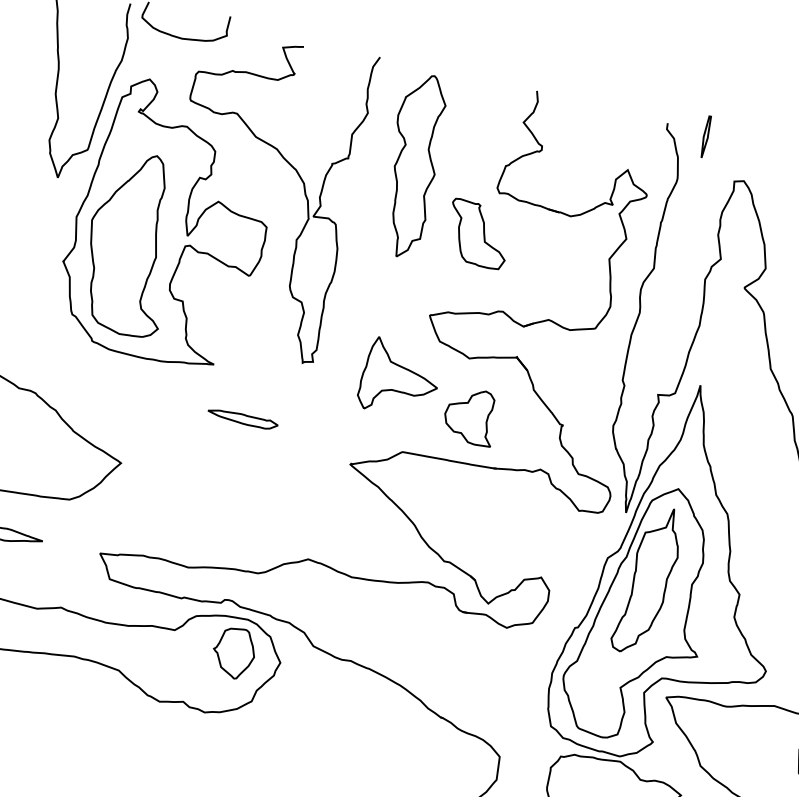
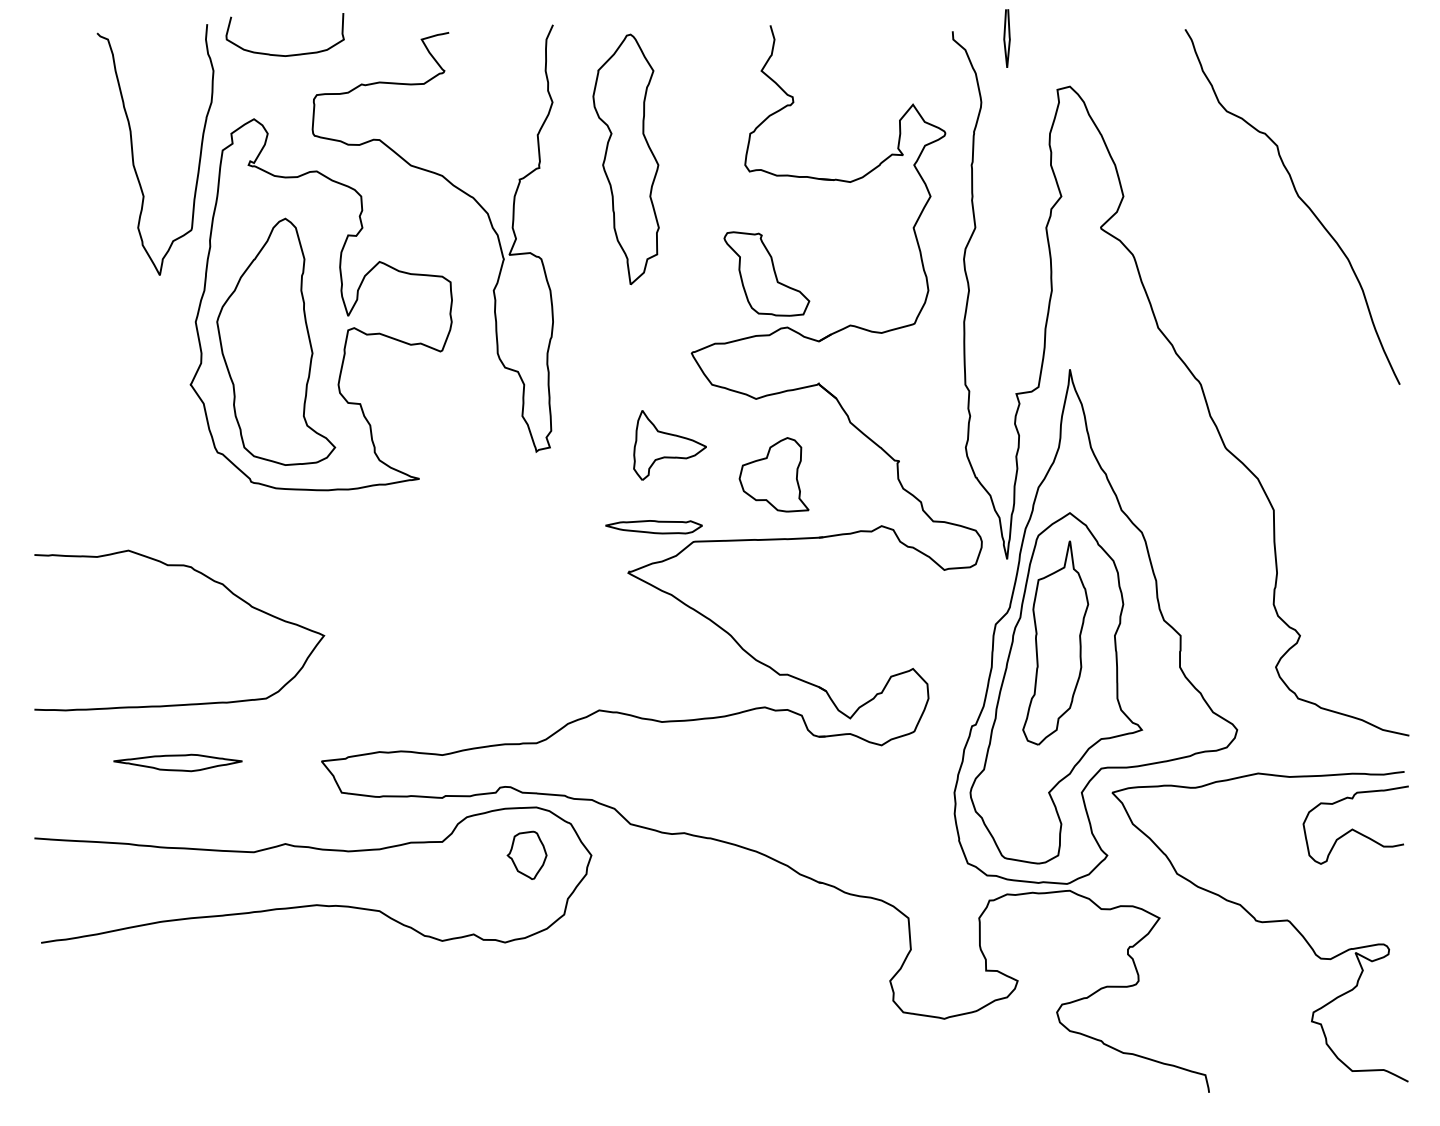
part: (478, 233) -> (766, 273), moved
part: (399, 378) -> (669, 445), size x0.7
part: (242, 419) -> (653, 527), moved
part: (233, 652) -> (526, 855), size x0.7

